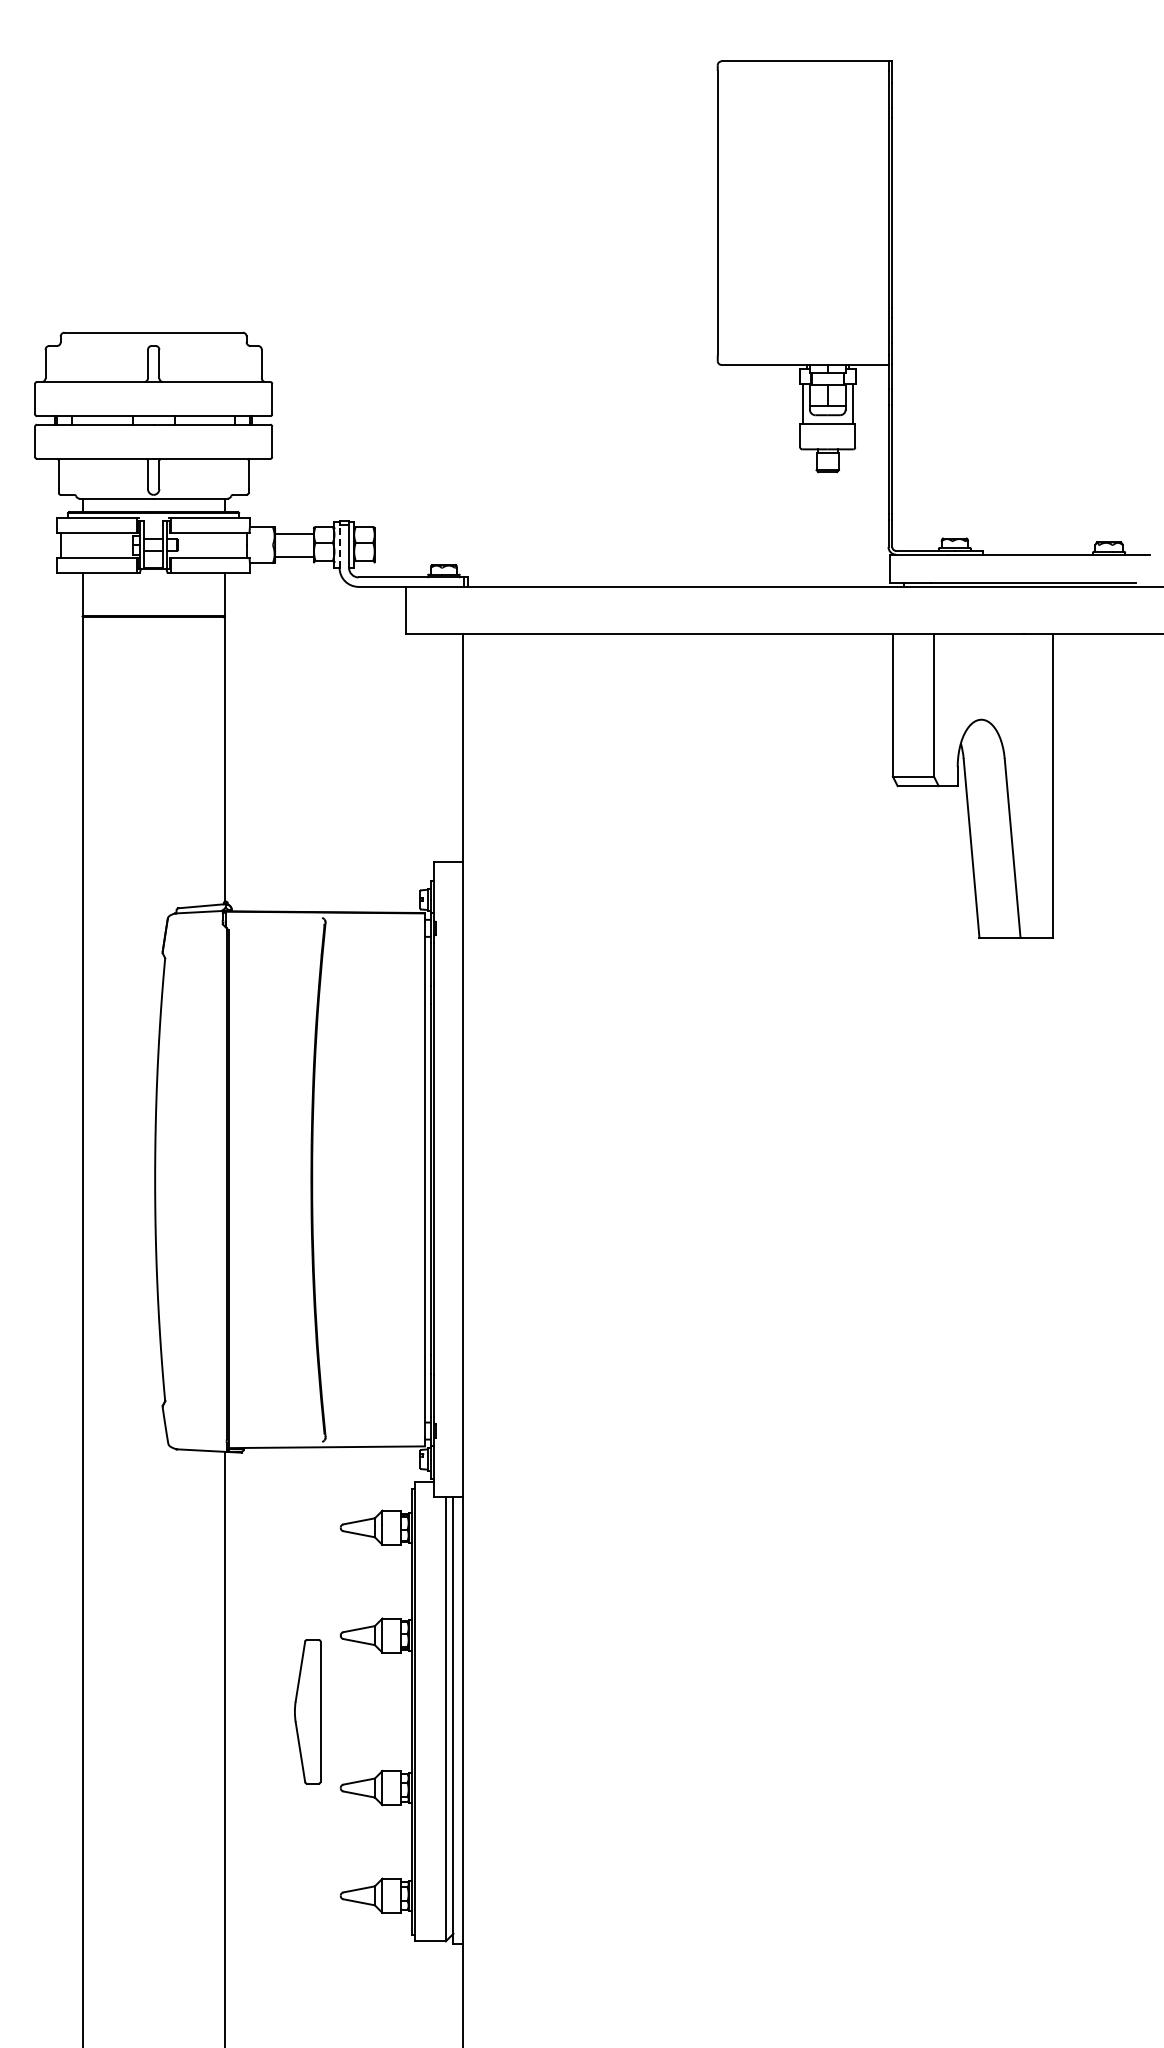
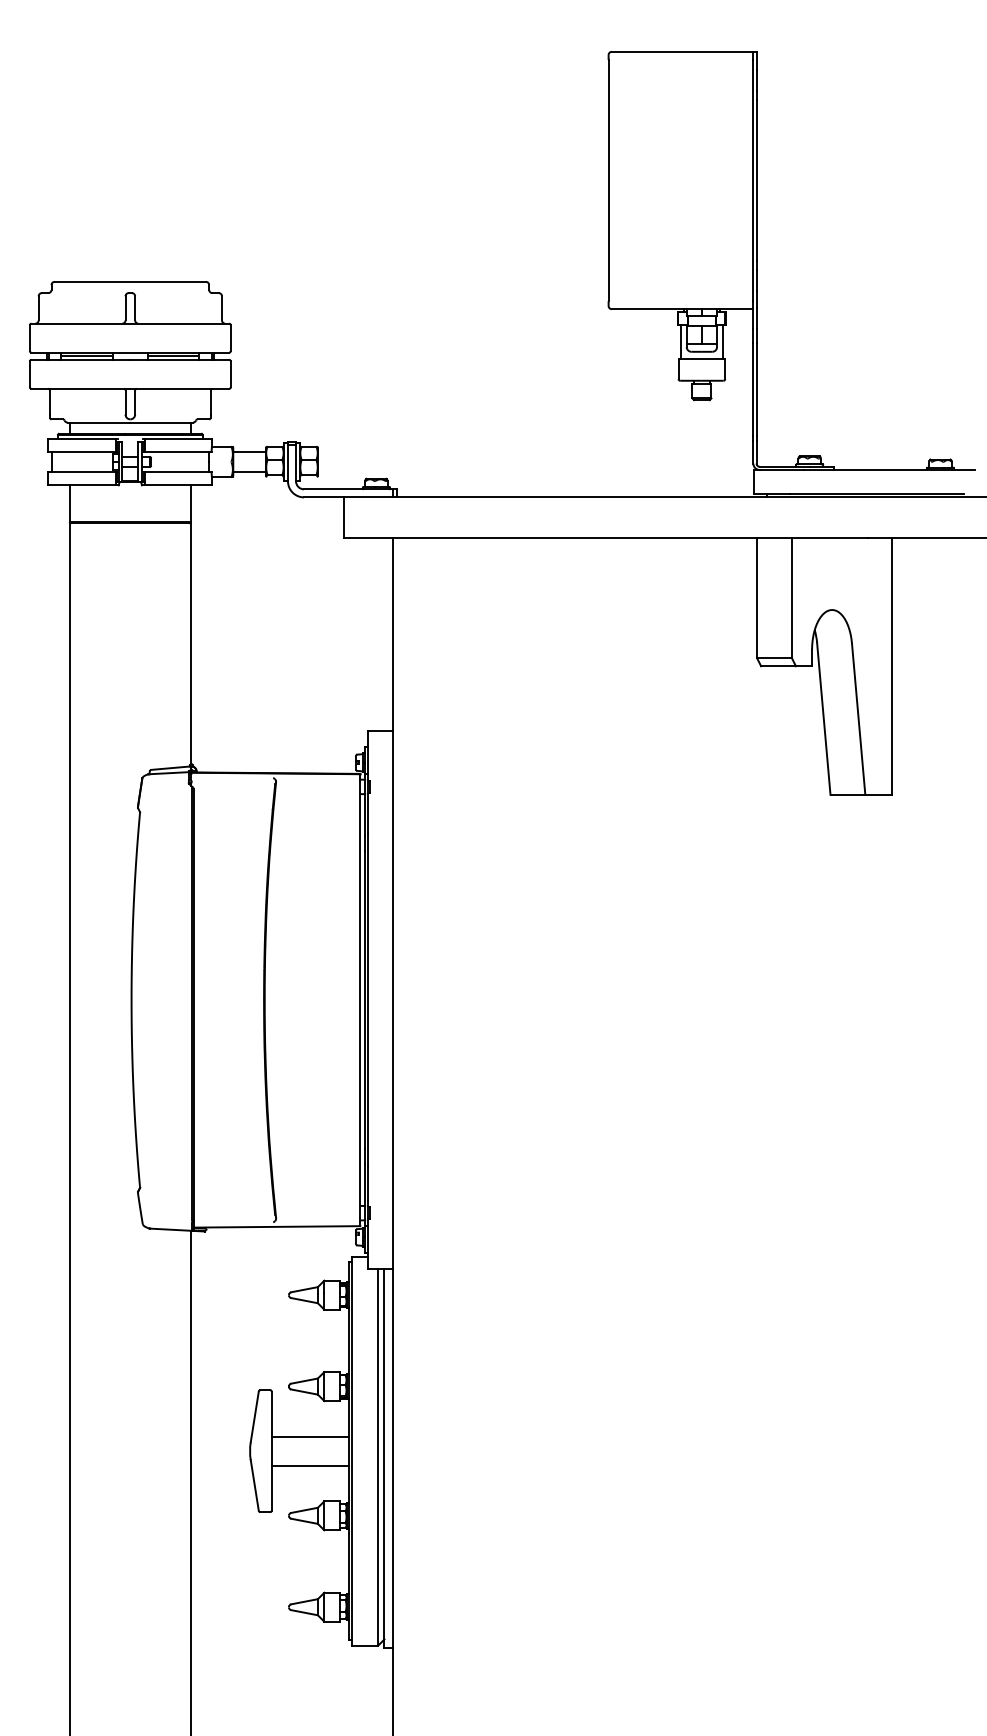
line: (102, 419) -> (86, 355), added
line: (204, 419) -> (173, 355), added
line: (339, 546) -> (287, 463), dashed -> solid
line: (365, 1694) -> (309, 1436), added
line: (365, 1728) -> (309, 1465), added

